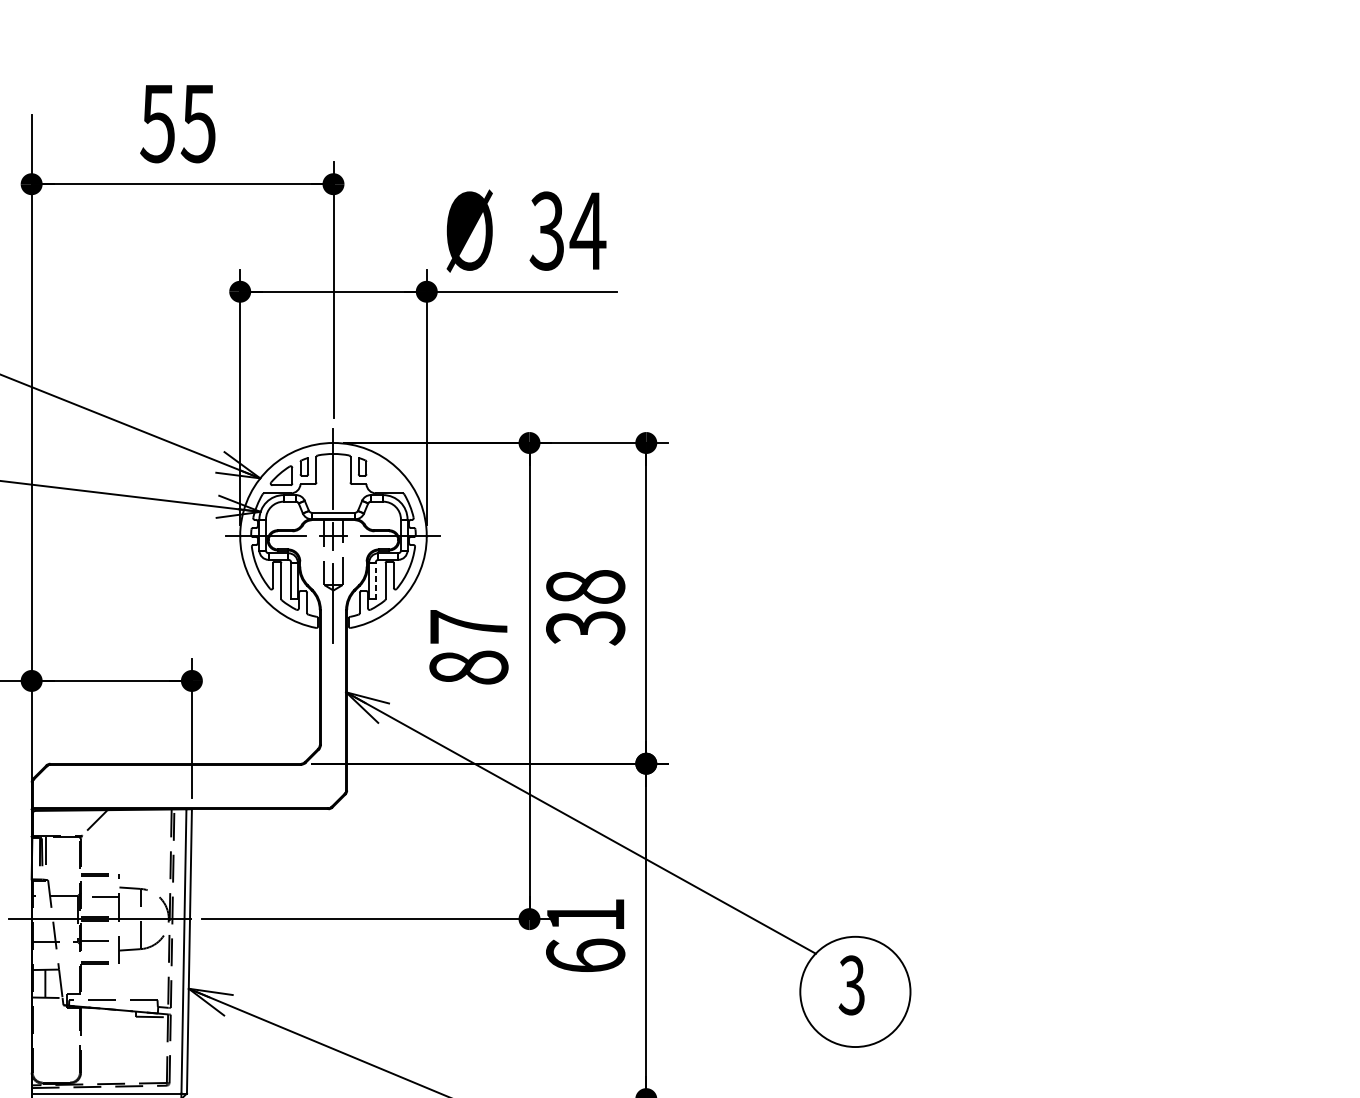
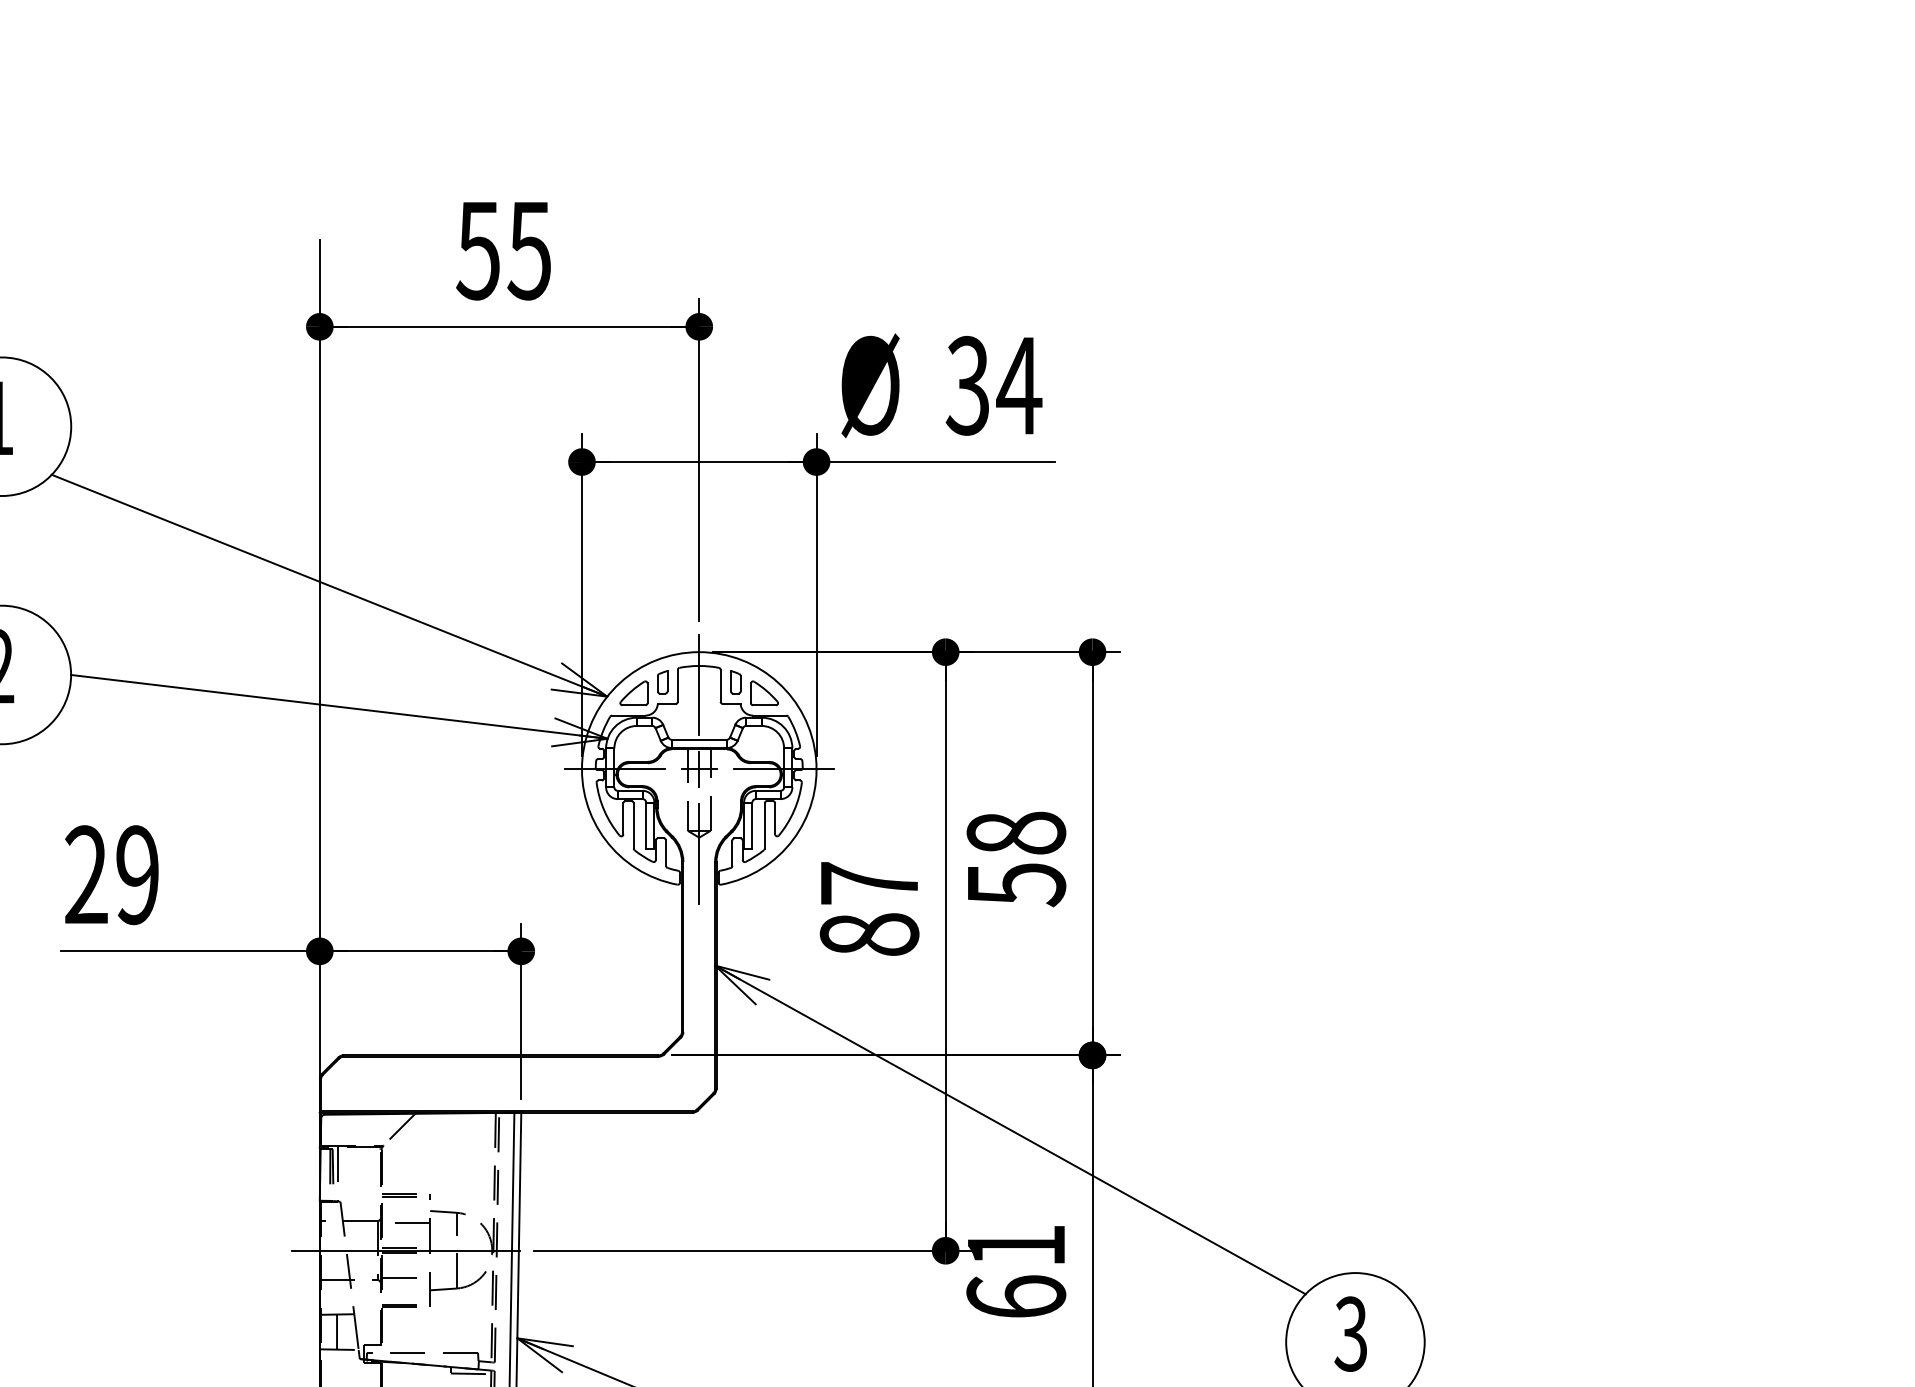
part: (385, 475) -> (764, 693), added
line: (375, 580) -> (752, 825), dashed -> solid
text: (585, 628) -> (1015, 885), 38 -> 58

